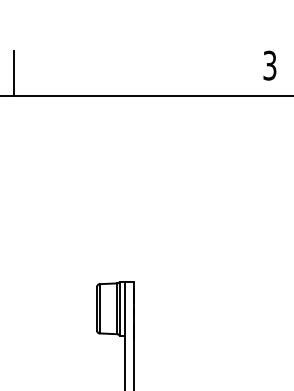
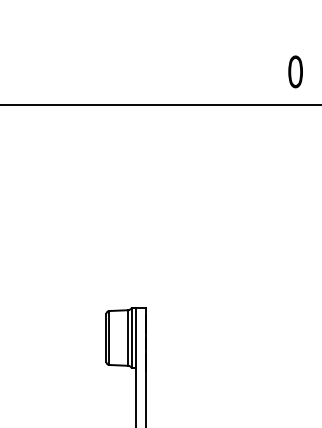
text: (269, 65) -> (295, 71), 3 -> 0
line: (13, 73) -> (14, 80), removed

